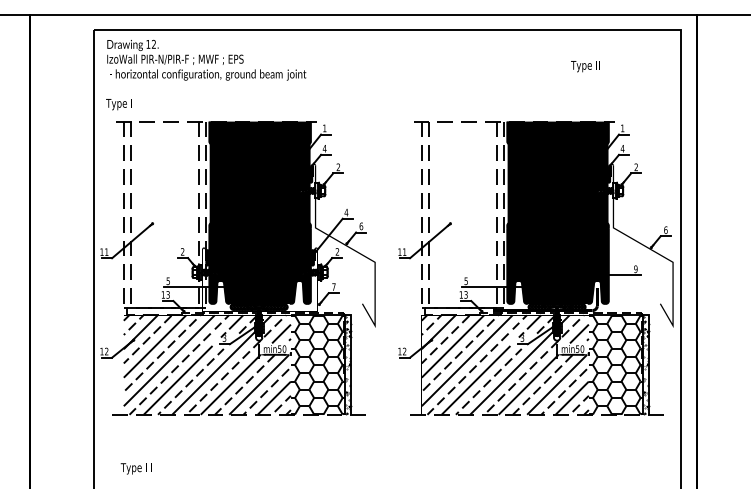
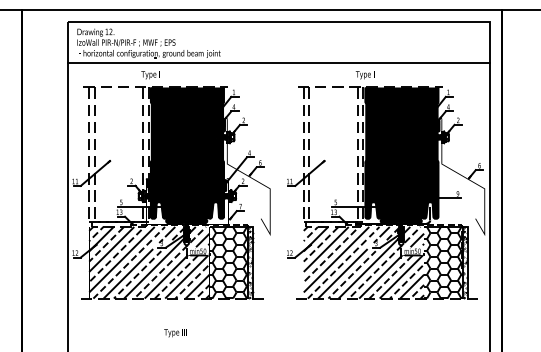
text: (585, 66) -> (366, 75), moved
line: (386, 87) -> (278, 62), added
text: (118, 104) -> (150, 75), moved
text: (135, 468) -> (174, 332), moved

